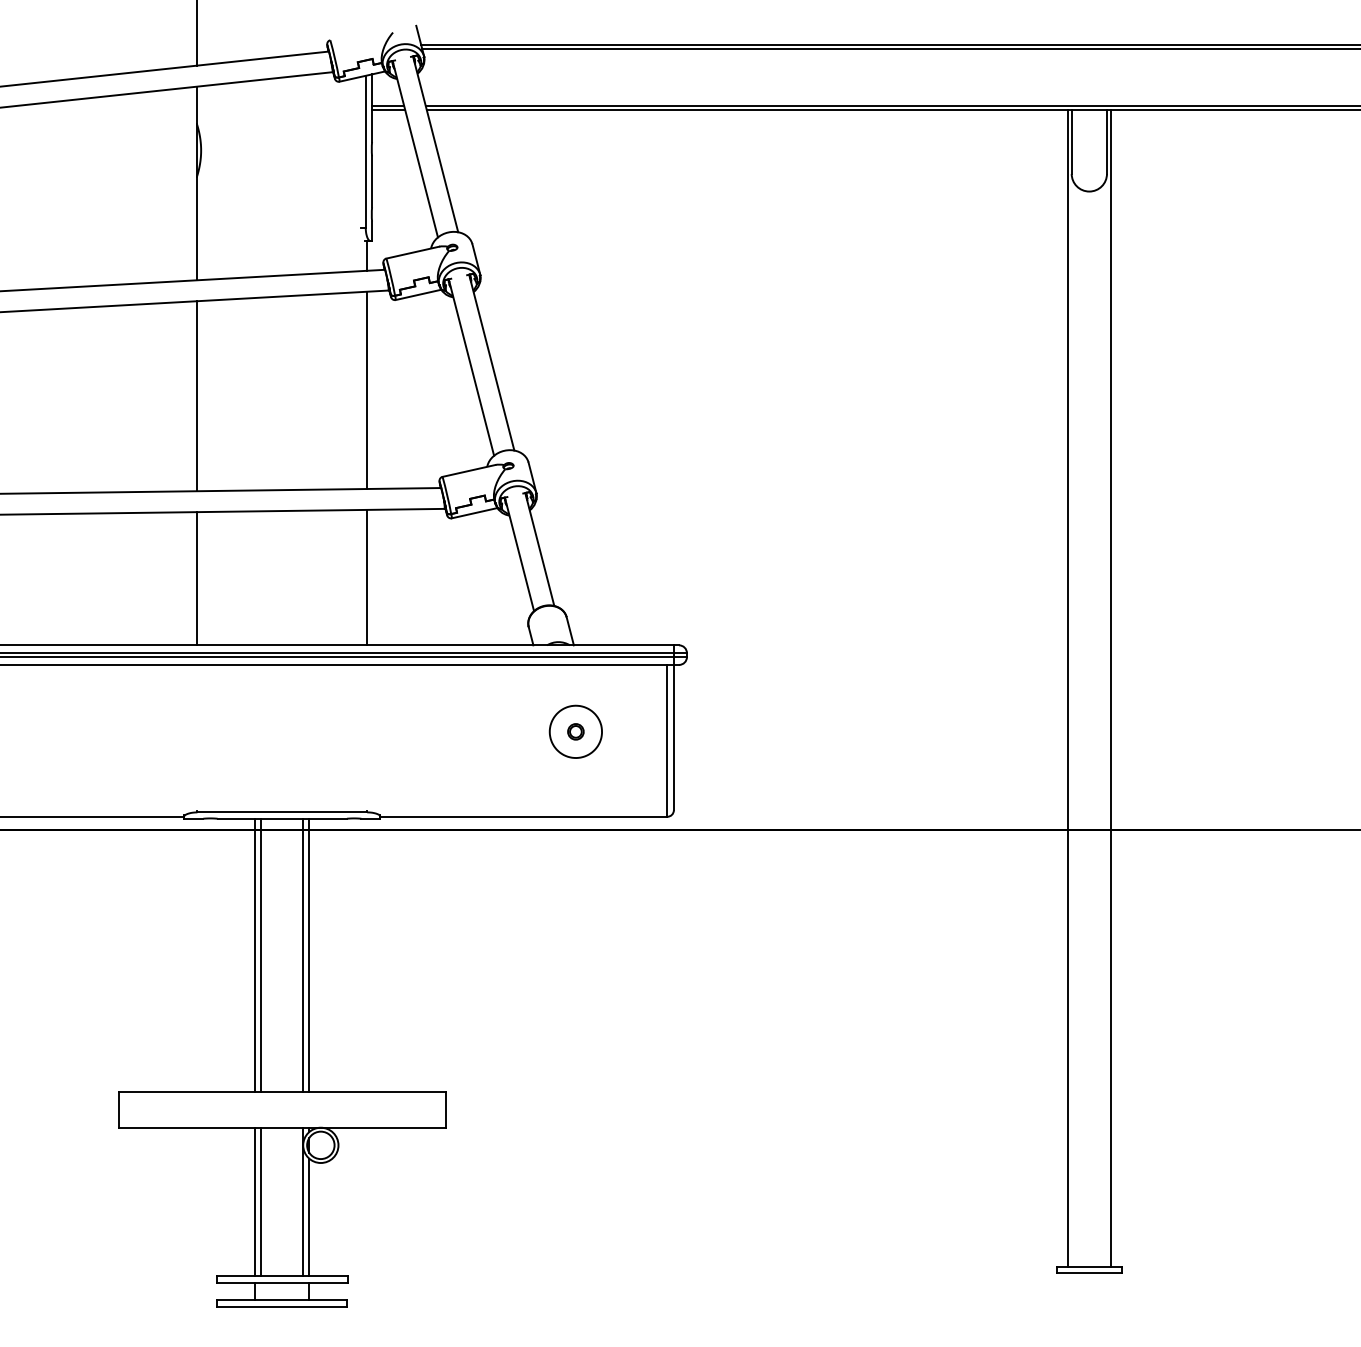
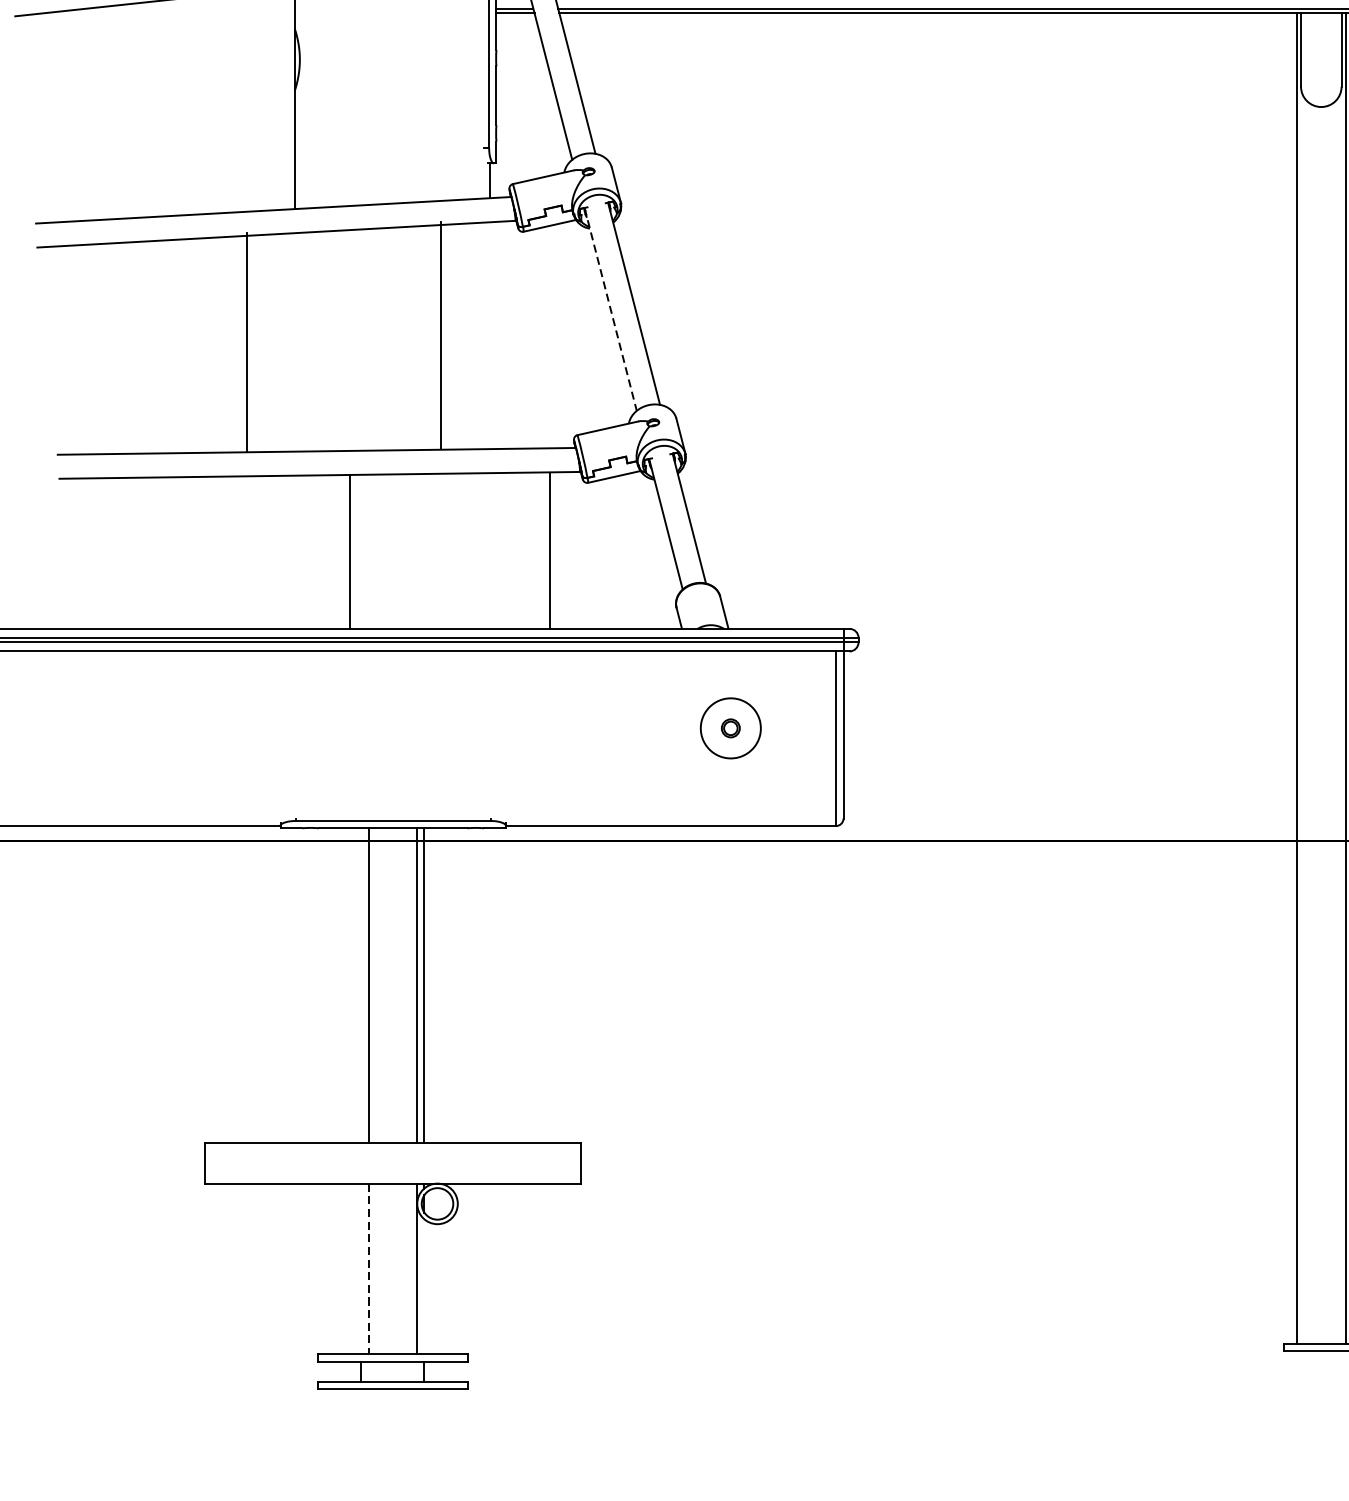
line: (471, 368) -> (610, 310), solid -> dashed
line: (366, 390) -> (440, 335), moved
line: (197, 396) -> (247, 342), moved
line: (366, 577) -> (549, 550), moved
line: (197, 578) -> (350, 552), moved
line: (254, 955) -> (361, 985), removed
line: (254, 1201) -> (361, 1268), removed
line: (261, 1202) -> (369, 1269), solid -> dashed
line: (309, 1217) -> (424, 1286), removed

